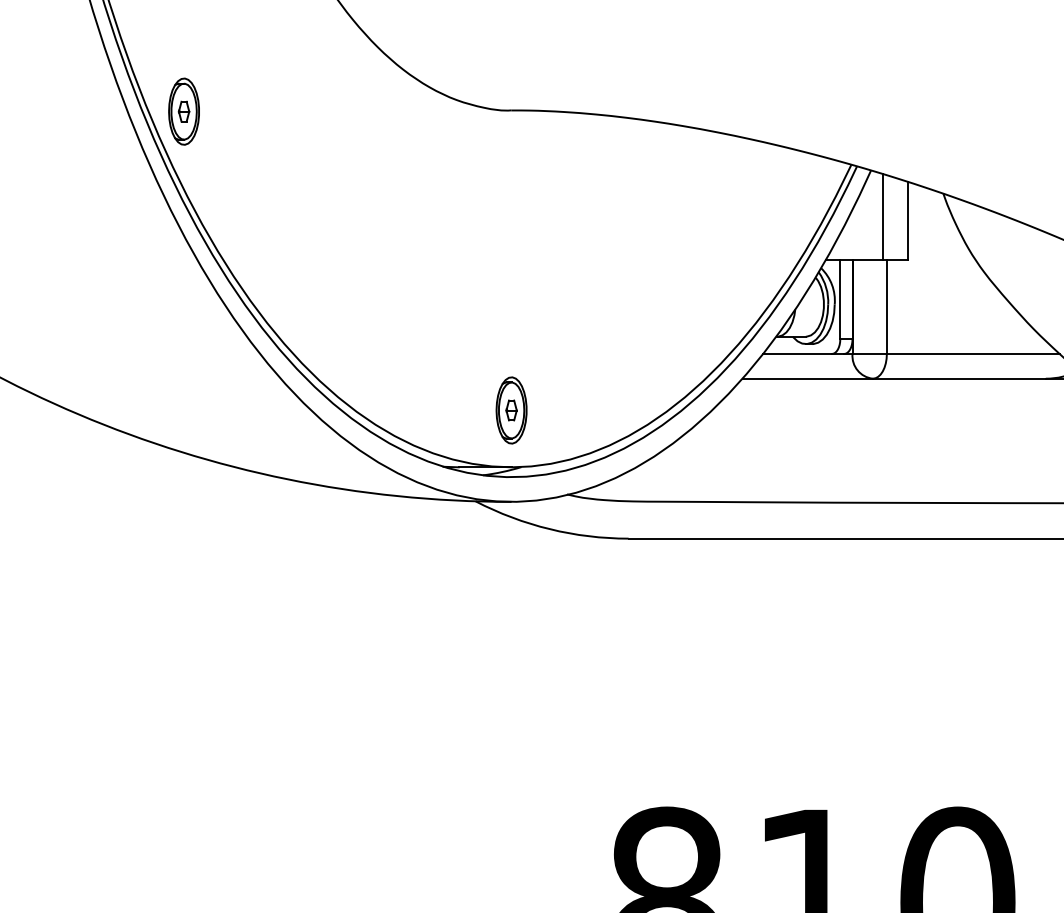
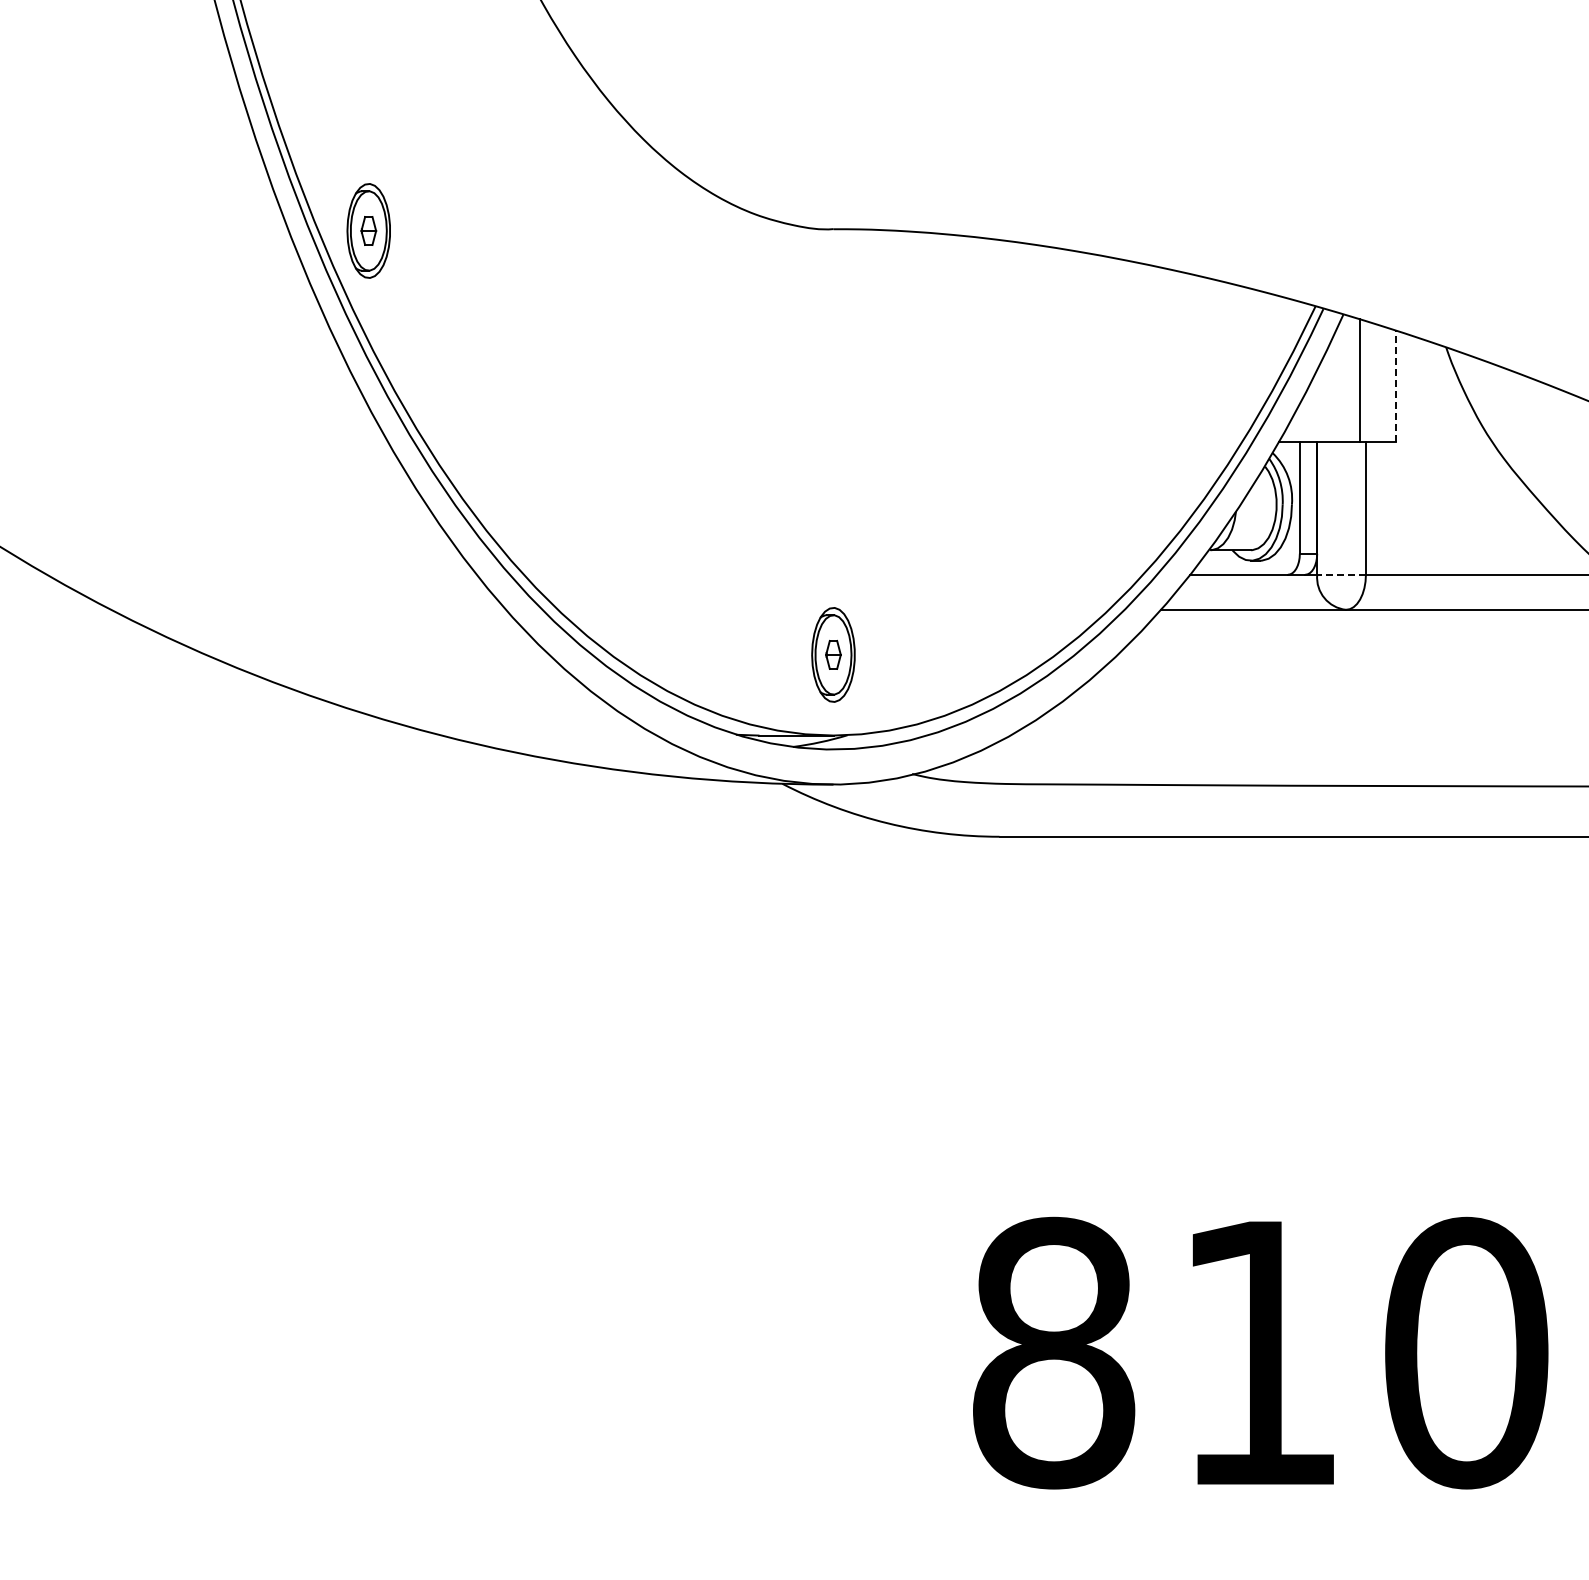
line: (907, 221) -> (1395, 386), solid -> dashed
line: (869, 353) -> (1341, 574), solid -> dashed

